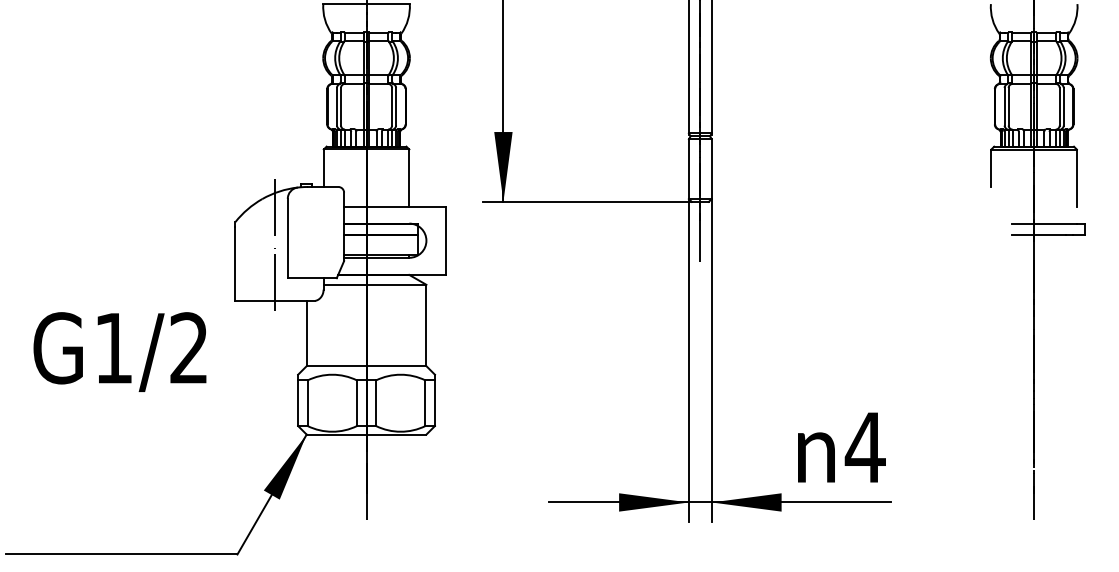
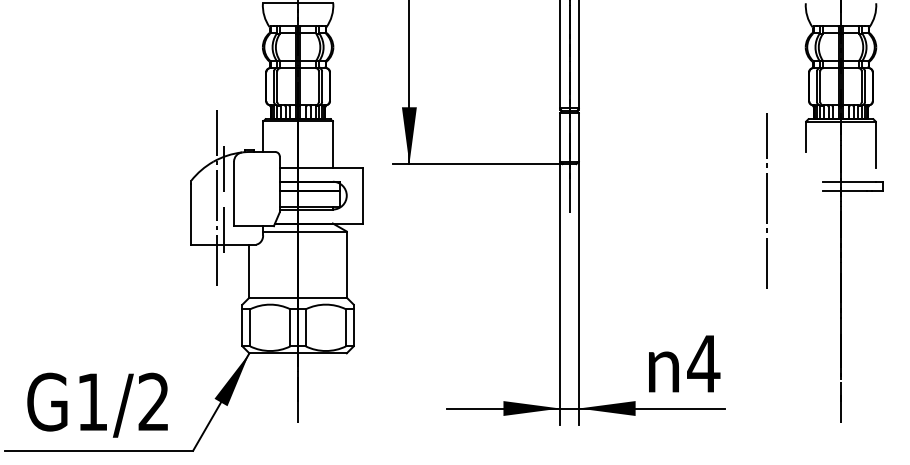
line: (266, 242) -> (216, 197), added
line: (942, 246) -> (766, 200), added
text: (119, 351) -> (97, 404), moved

